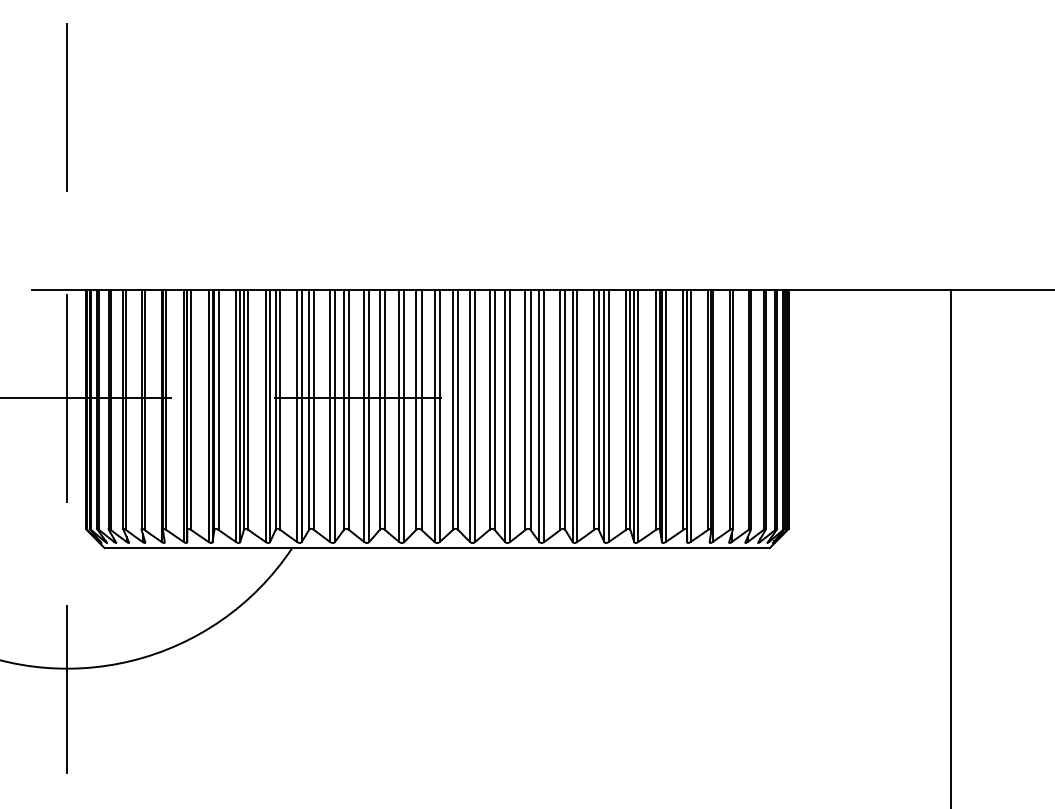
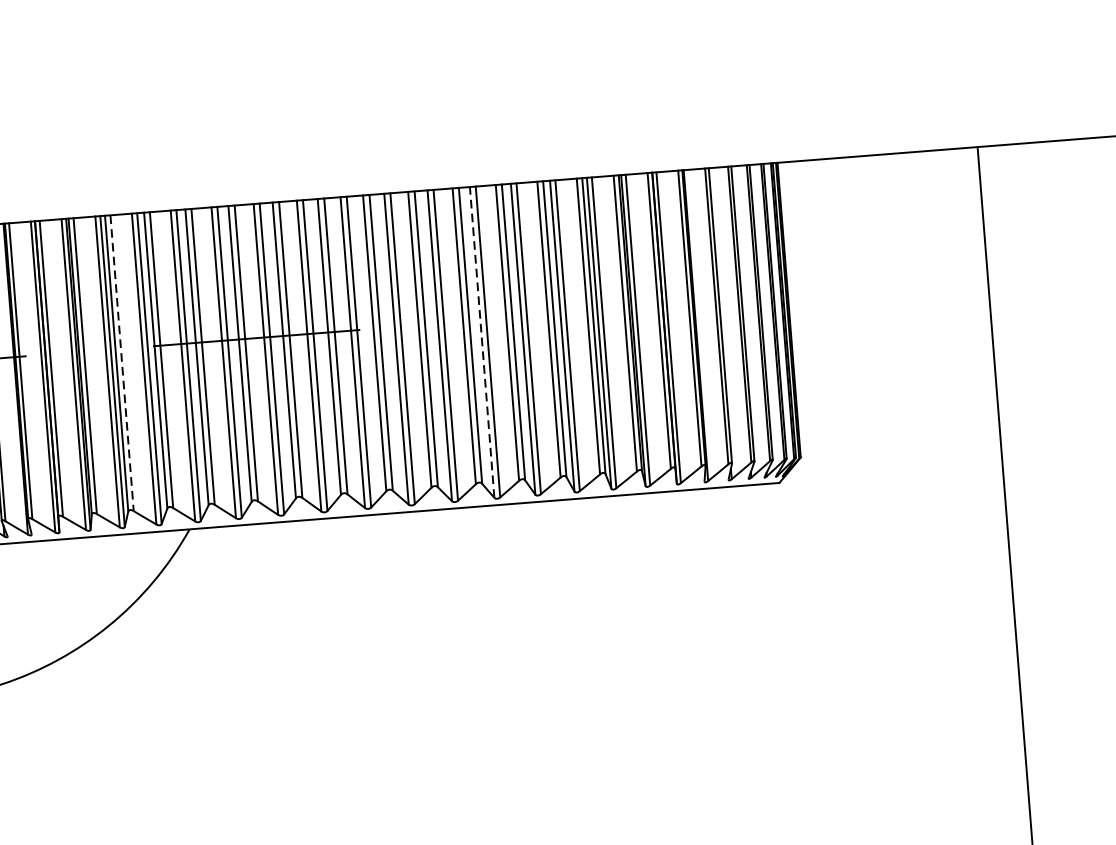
line: (248, 410) -> (122, 363), solid -> dashed
line: (539, 416) -> (482, 342), solid -> dashed

